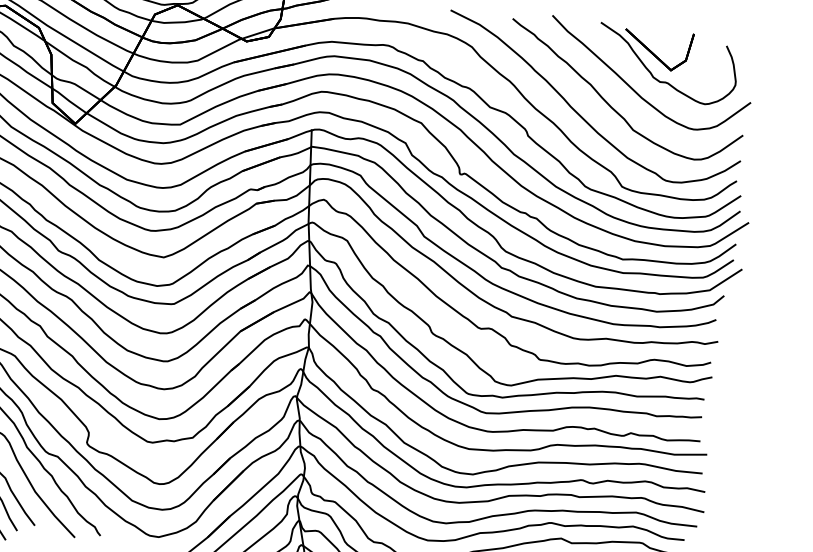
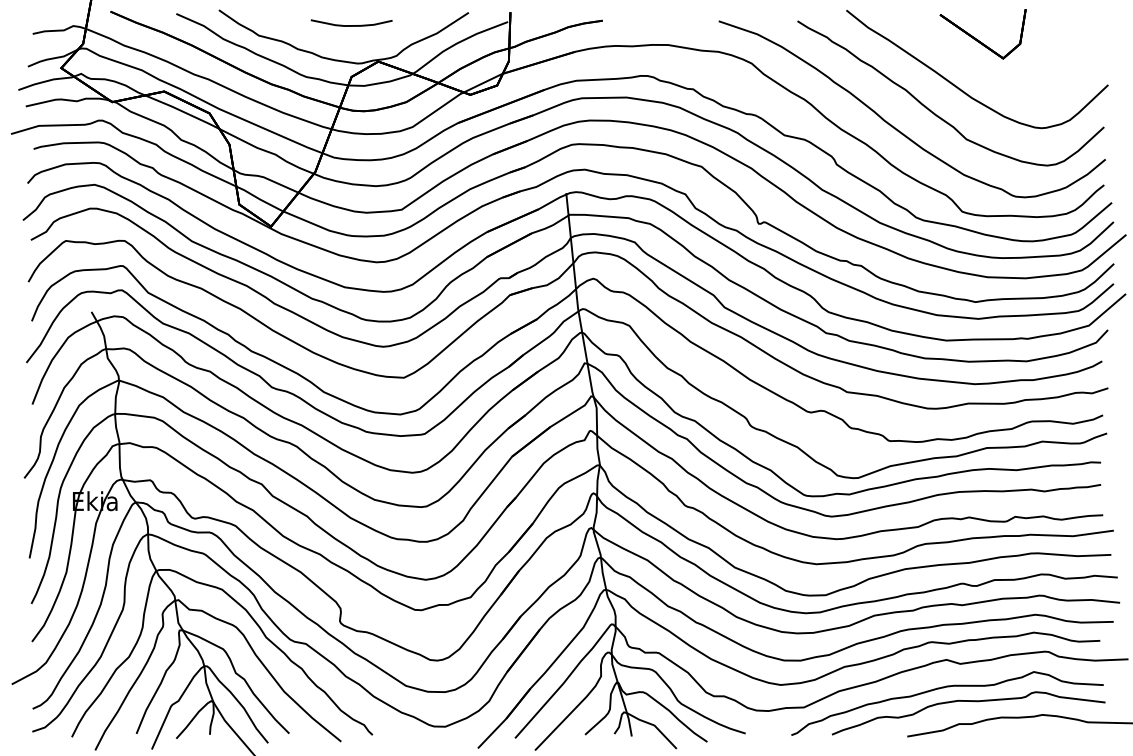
part: (651, 72) -> (979, 64), removed

